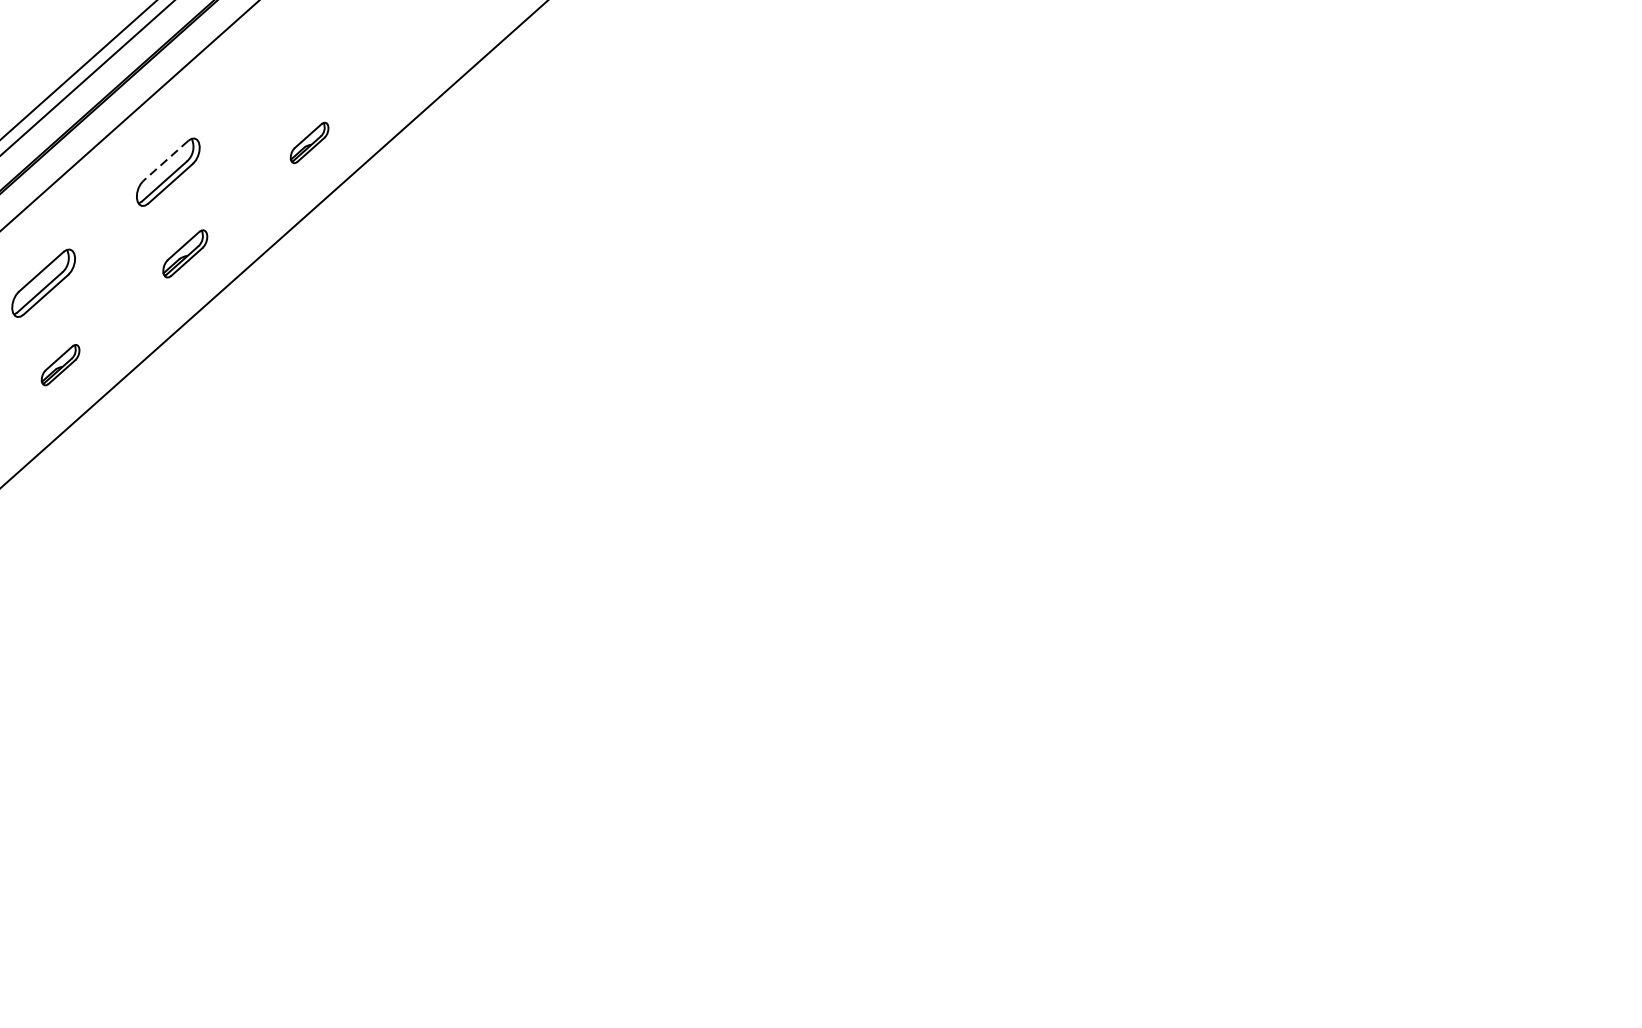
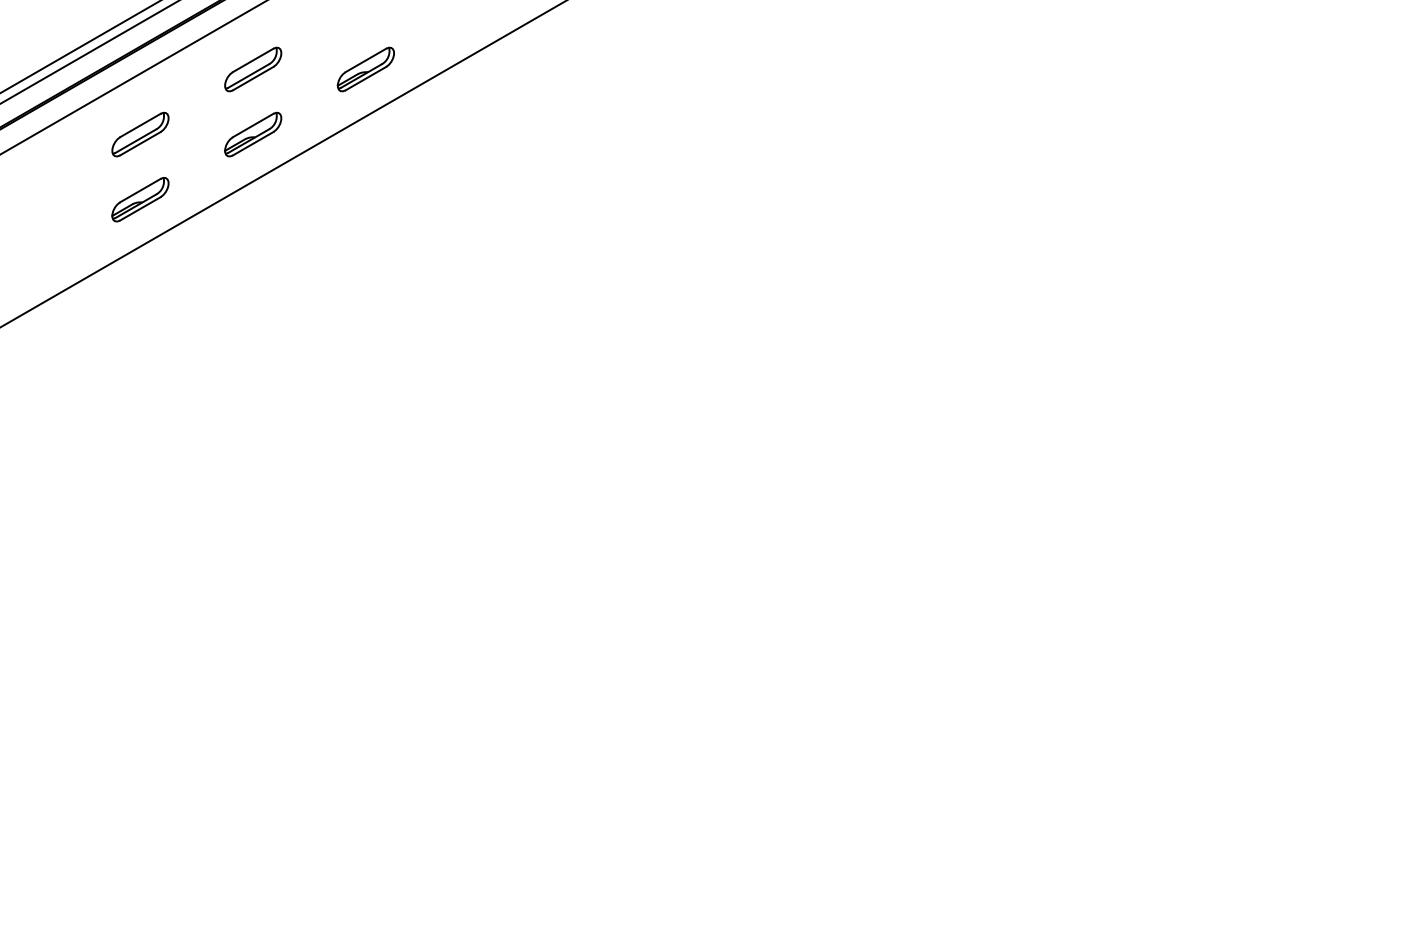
part: (309, 143) -> (365, 69), size x1.67
line: (165, 161) -> (252, 60), dashed -> solid
part: (185, 253) -> (253, 134), size x1.43
part: (60, 364) -> (140, 199), size x1.67

